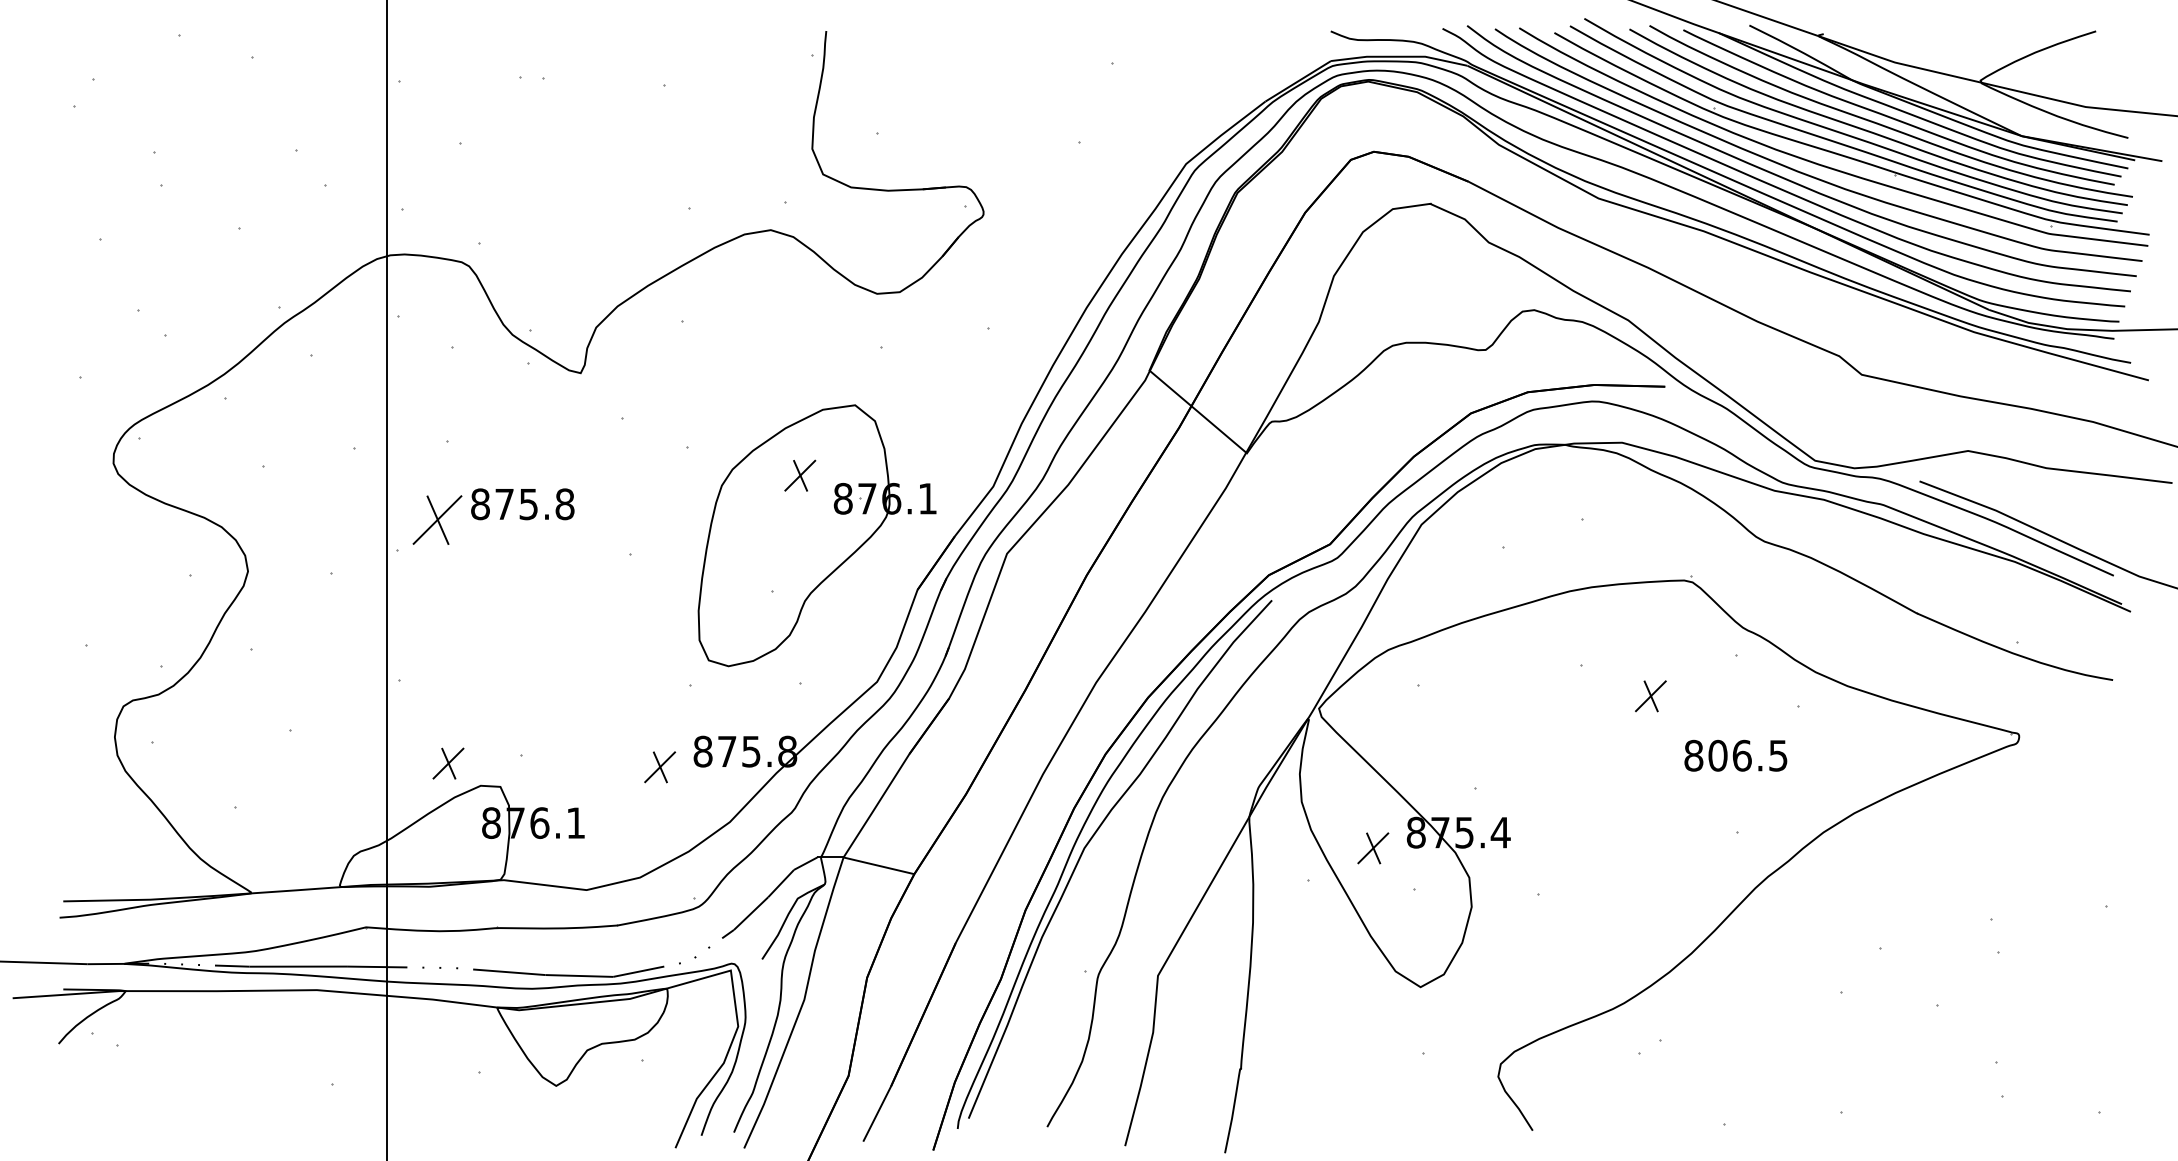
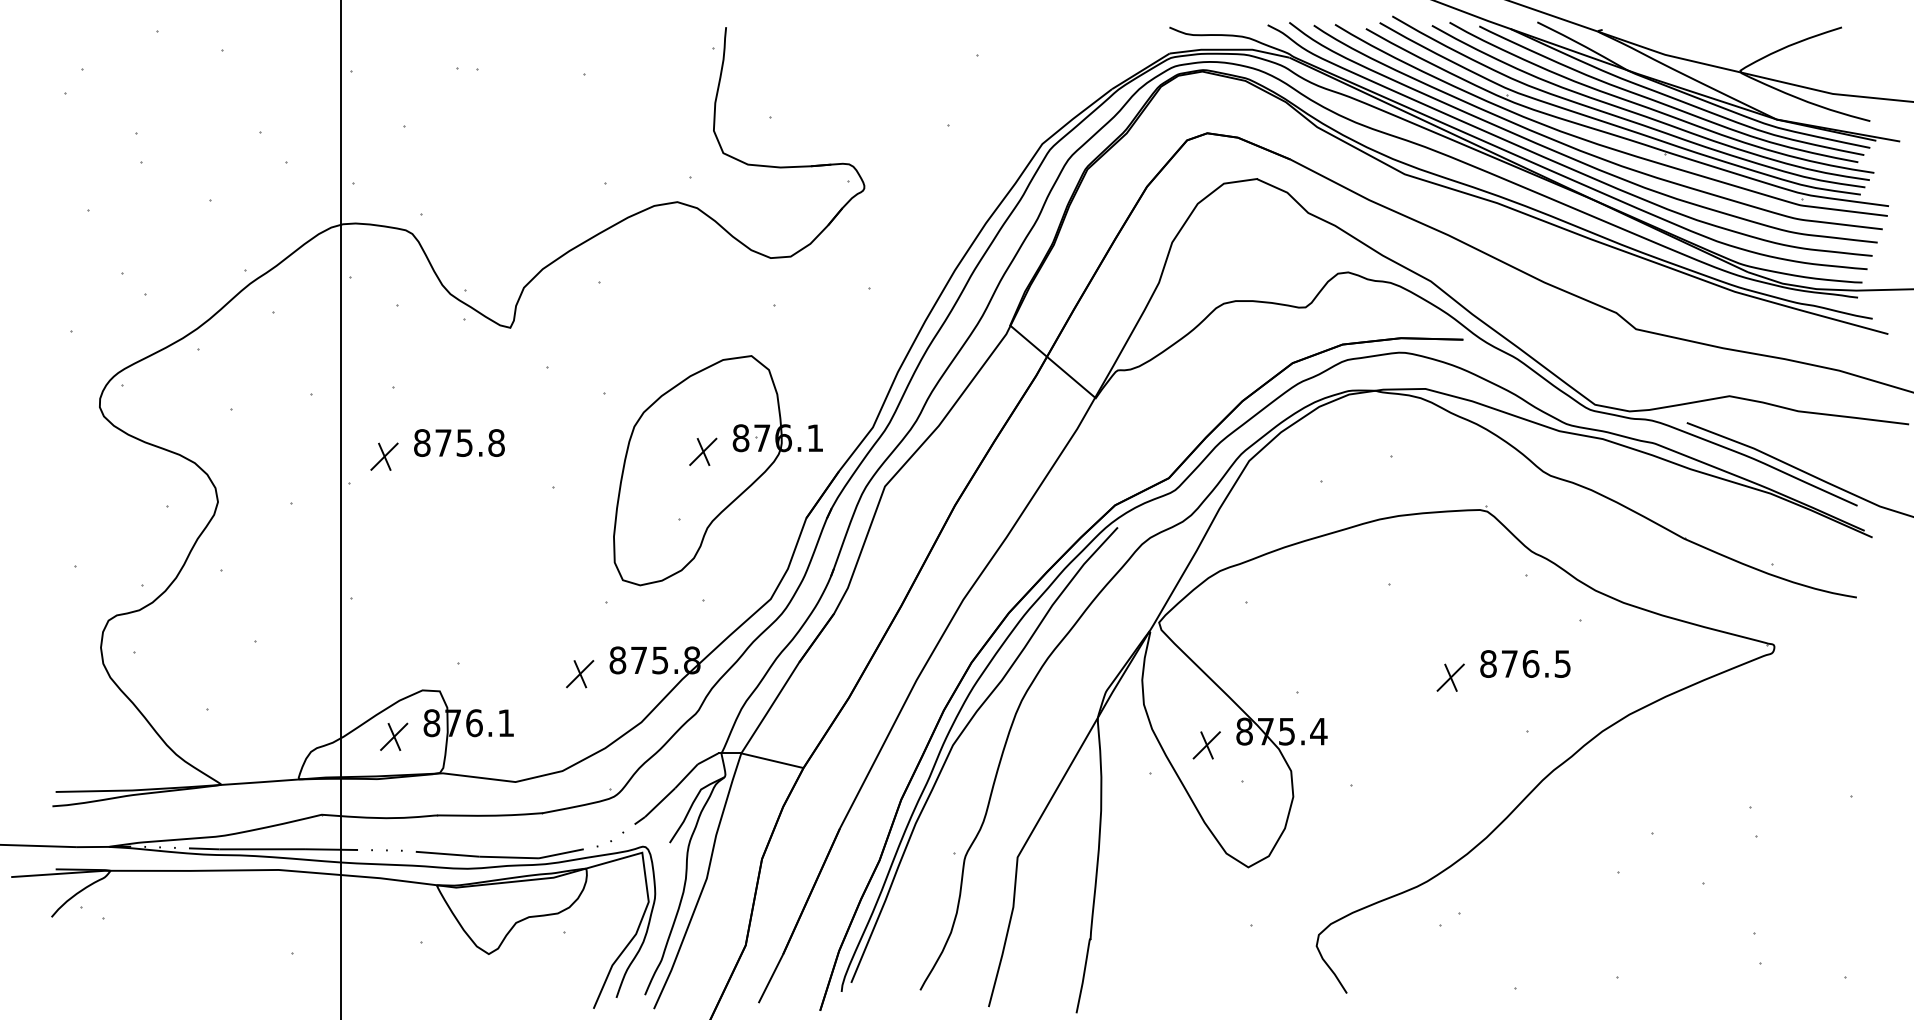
part: (800, 475) -> (703, 451), moved
part: (437, 519) -> (384, 456), size x0.62
part: (1650, 696) -> (1450, 677), moved
text: (1717, 755) -> (1509, 663), 806.5 -> 876.5
part: (448, 763) -> (394, 736), moved

